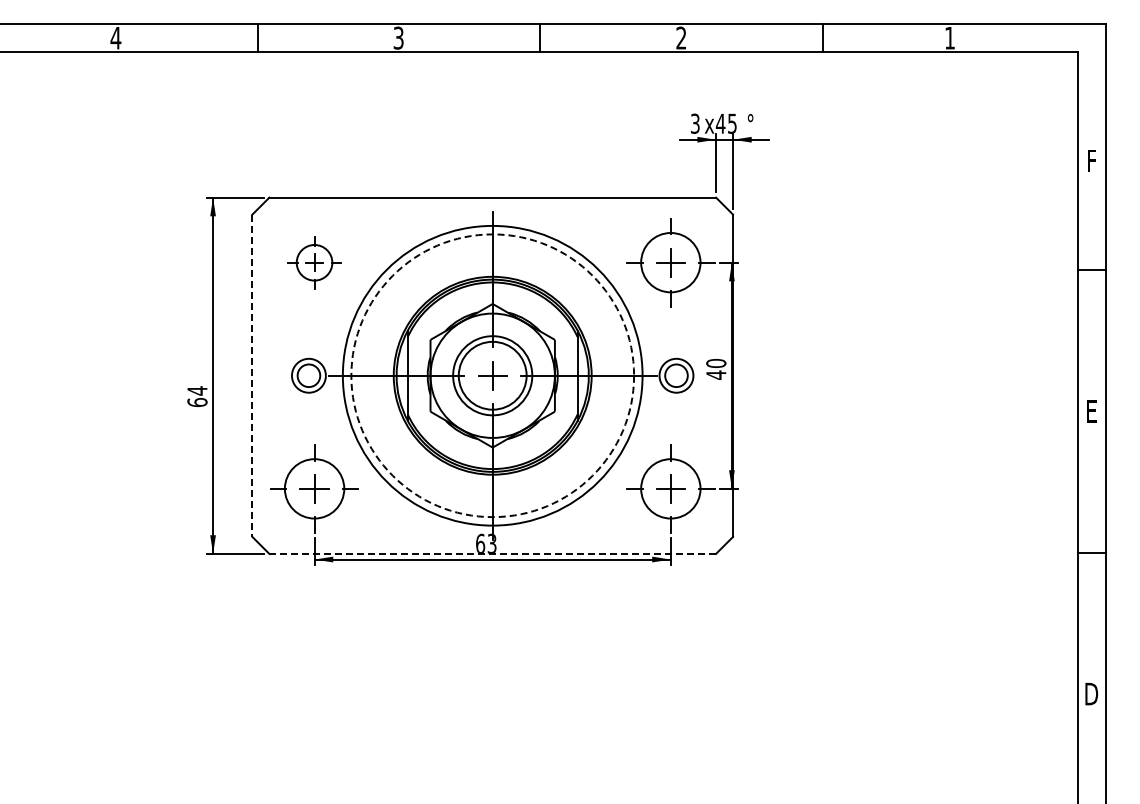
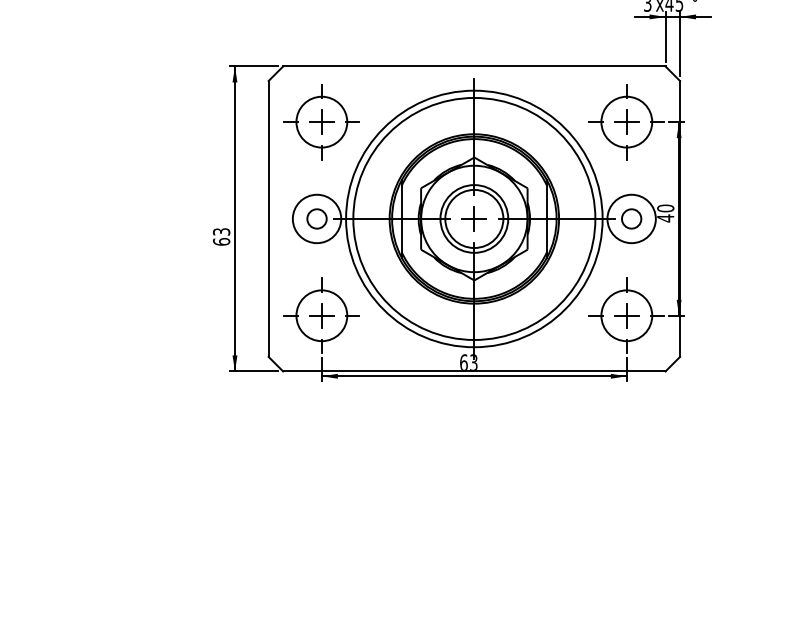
part: (314, 262) -> (321, 122), size x1.67
circle: (308, 375) -> (316, 218), size x1.67
circle: (492, 375) -> (474, 218), dashed -> solid
circle: (676, 375) -> (631, 218), size x1.67
line: (252, 376) -> (268, 219), dashed -> solid
text: (197, 390) -> (221, 231), 64 -> 63
line: (493, 553) -> (475, 371), dashed -> solid

